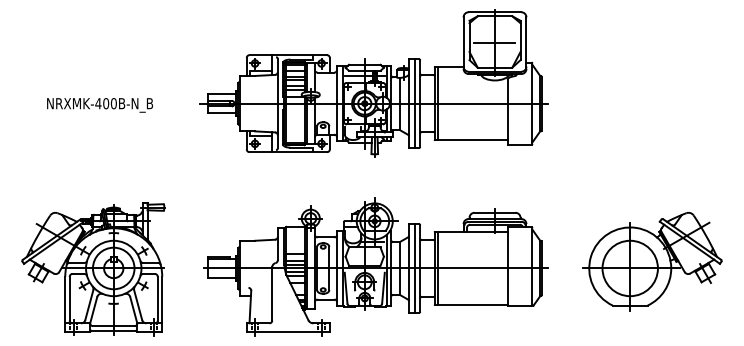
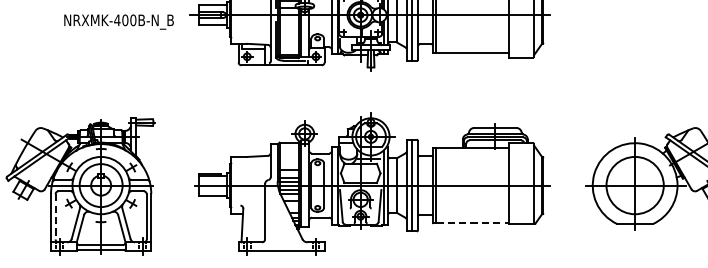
text: (99, 105) -> (118, 22), moved
line: (69, 298) -> (55, 216), solid -> dashed
line: (472, 304) -> (472, 222), solid -> dashed

